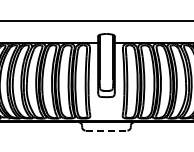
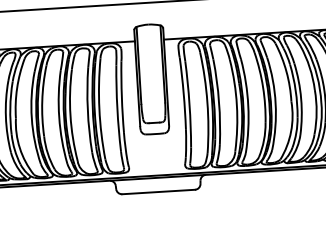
line: (106, 130) -> (158, 191), dashed -> solid

